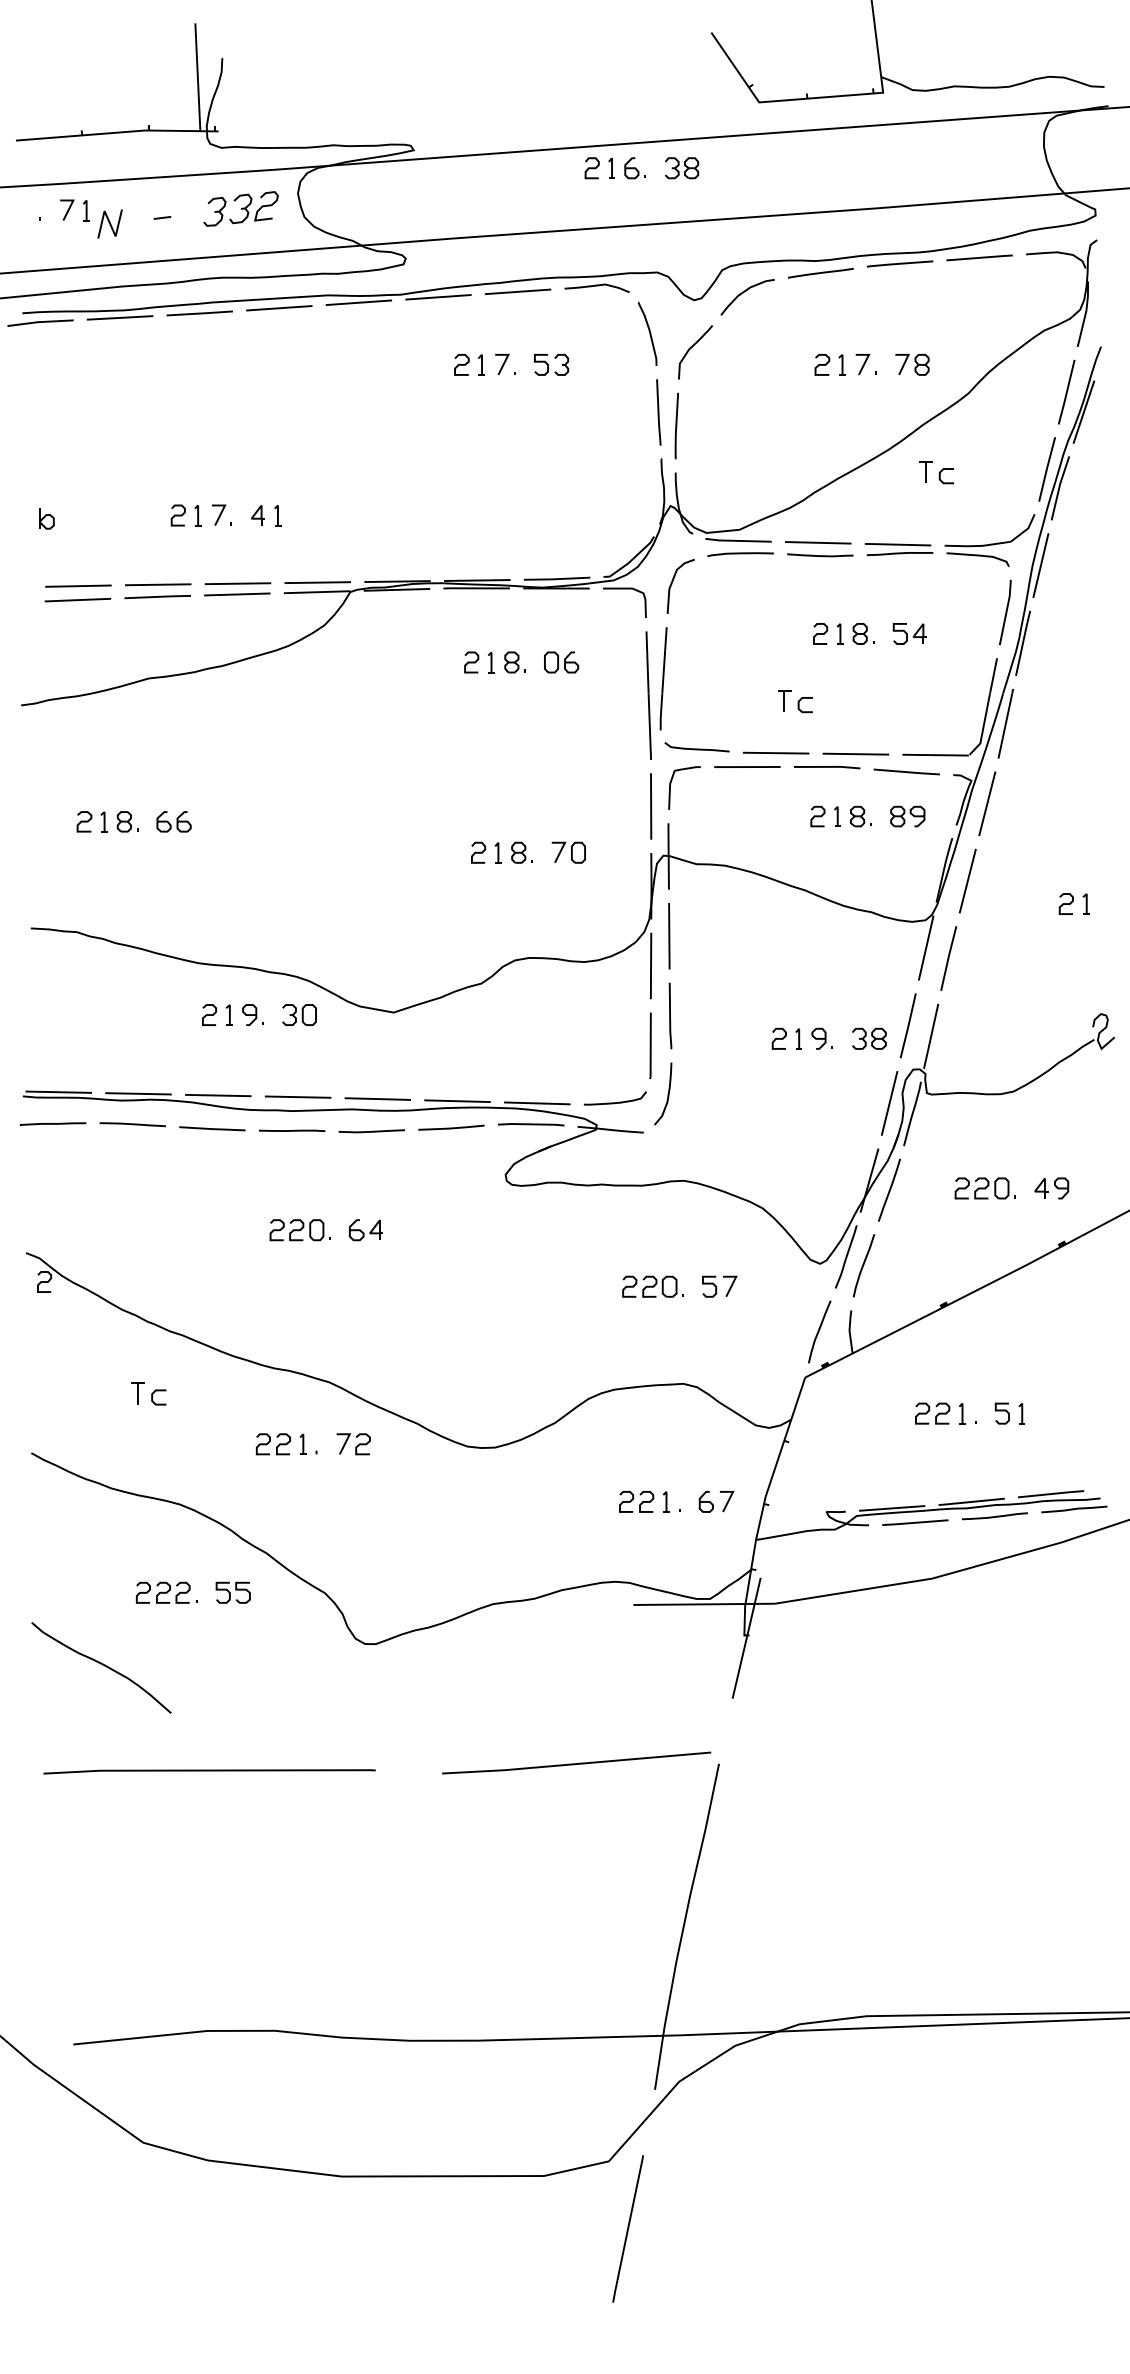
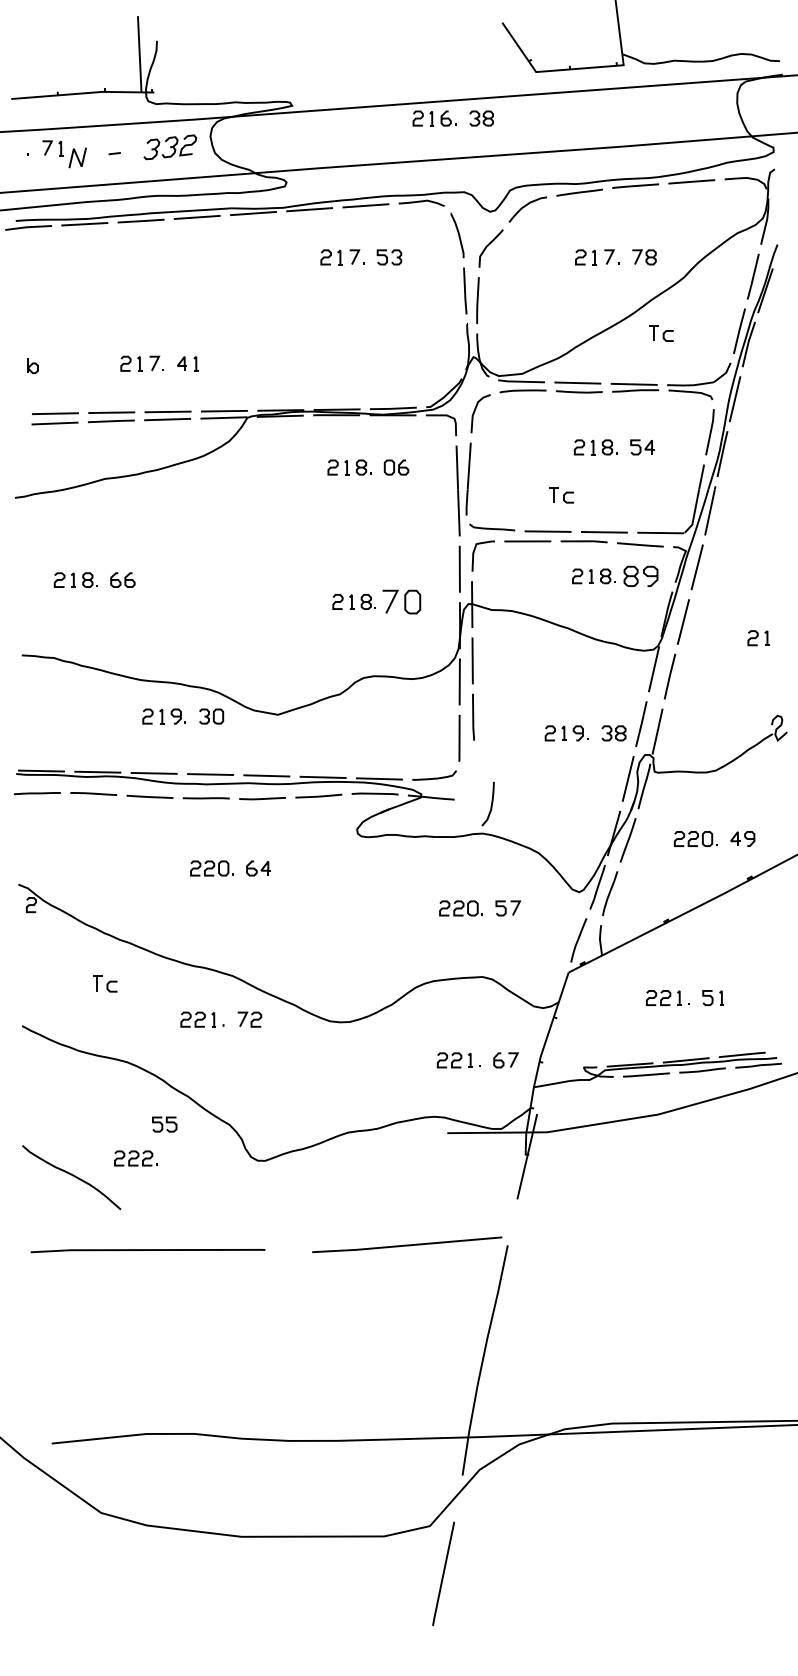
part: (907, 816) -> (640, 576), size x1.4
part: (568, 852) -> (401, 601), size x1.6
curve: (667, 1093) -> (491, 803), moved
part: (166, 1592) -> (135, 1158), moved

